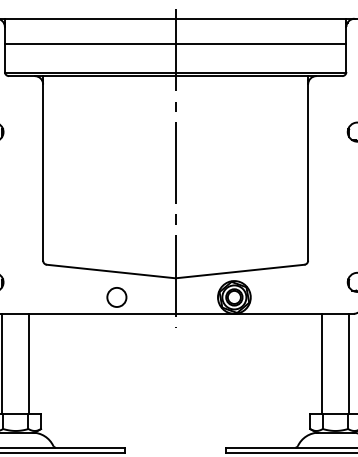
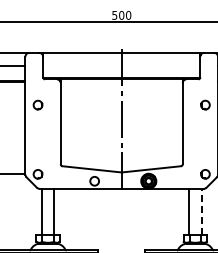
line: (175, 43) -> (121, 64), removed
line: (348, 363) -> (201, 211), solid -> dashed

